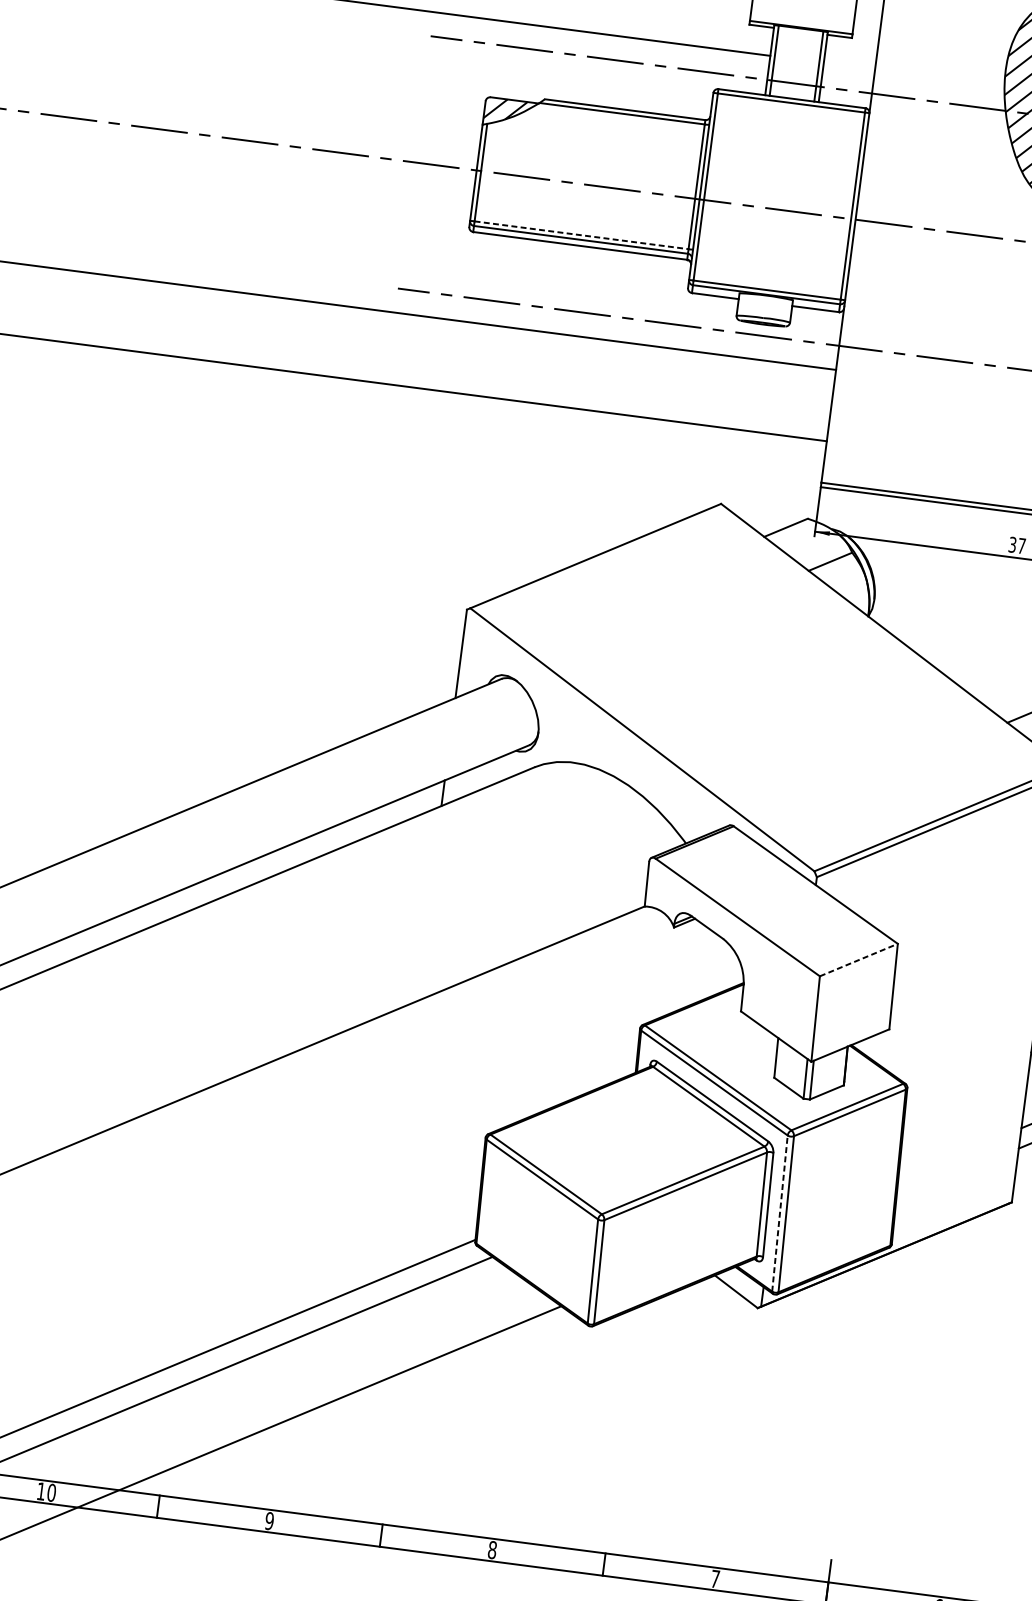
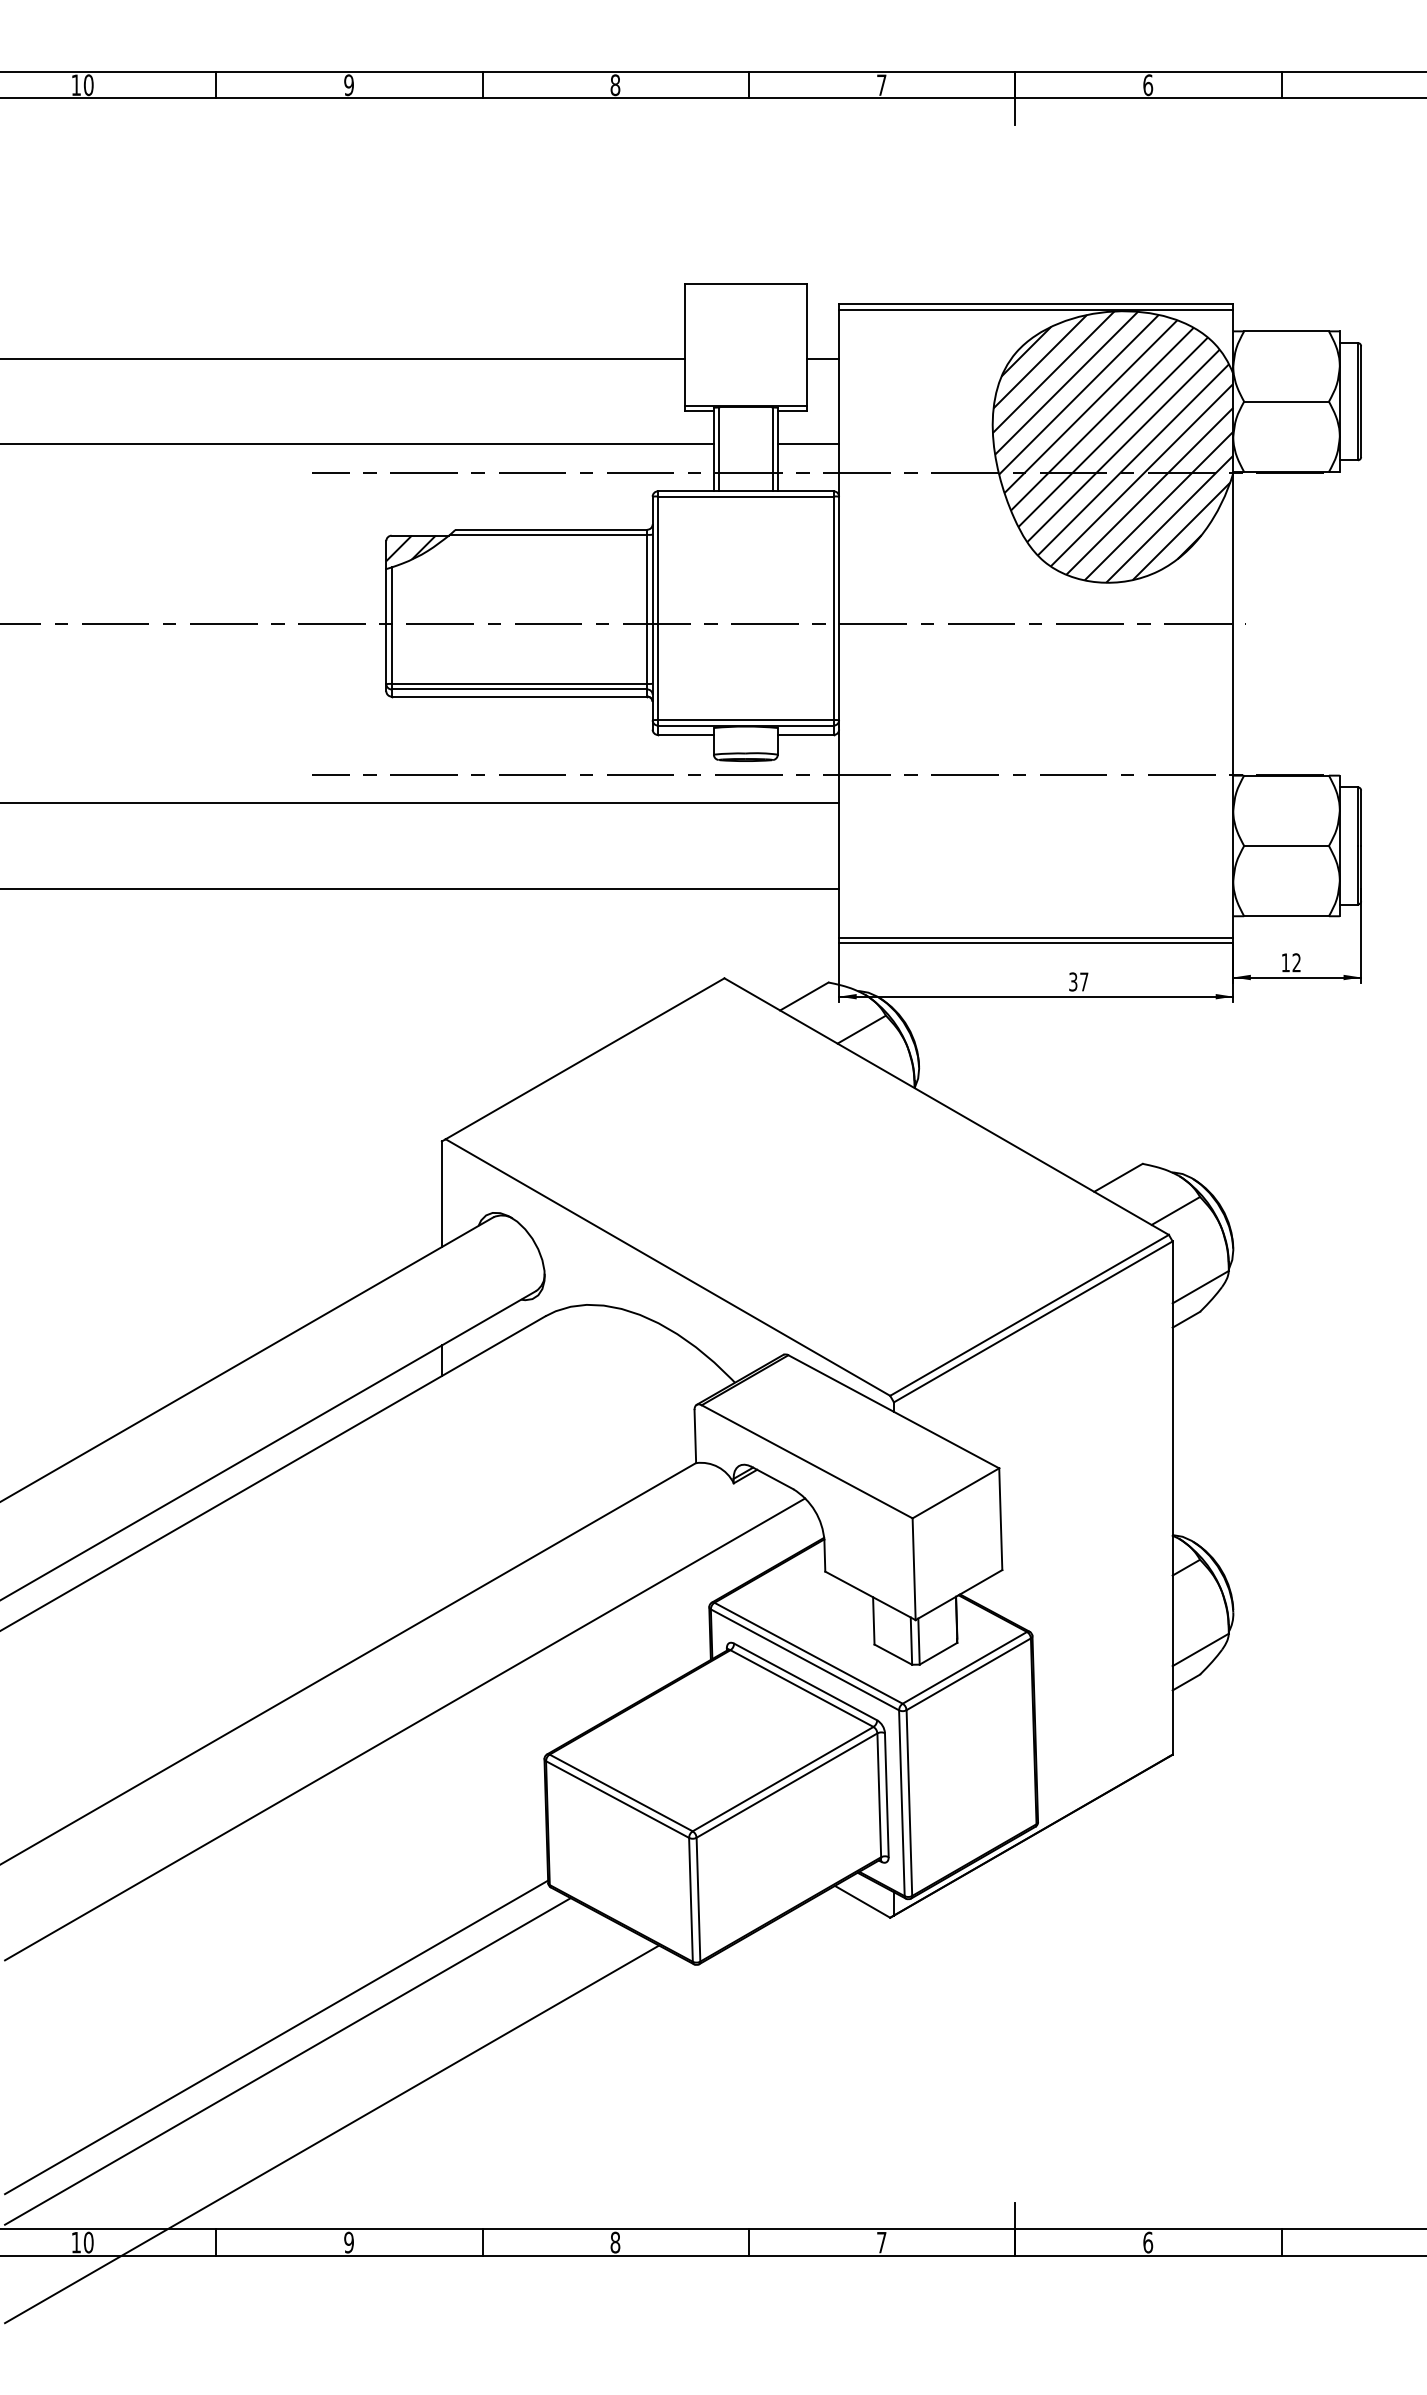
line: (849, 66) -> (808, 444), added
line: (581, 234) -> (519, 683), dashed -> solid
line: (859, 960) -> (956, 1493), dashed -> solid
line: (372, 1097) -> (405, 1729), added
line: (779, 1213) -> (901, 1803), dashed -> solid

